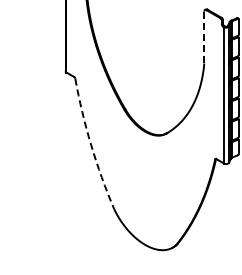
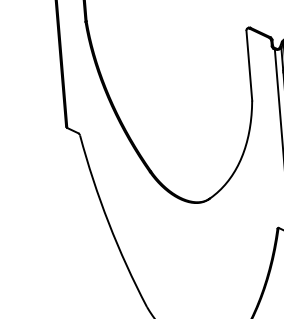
line: (204, 37) -> (249, 65), dashed -> solid
arc: (91, 145) -> (109, 223), dashed -> solid

